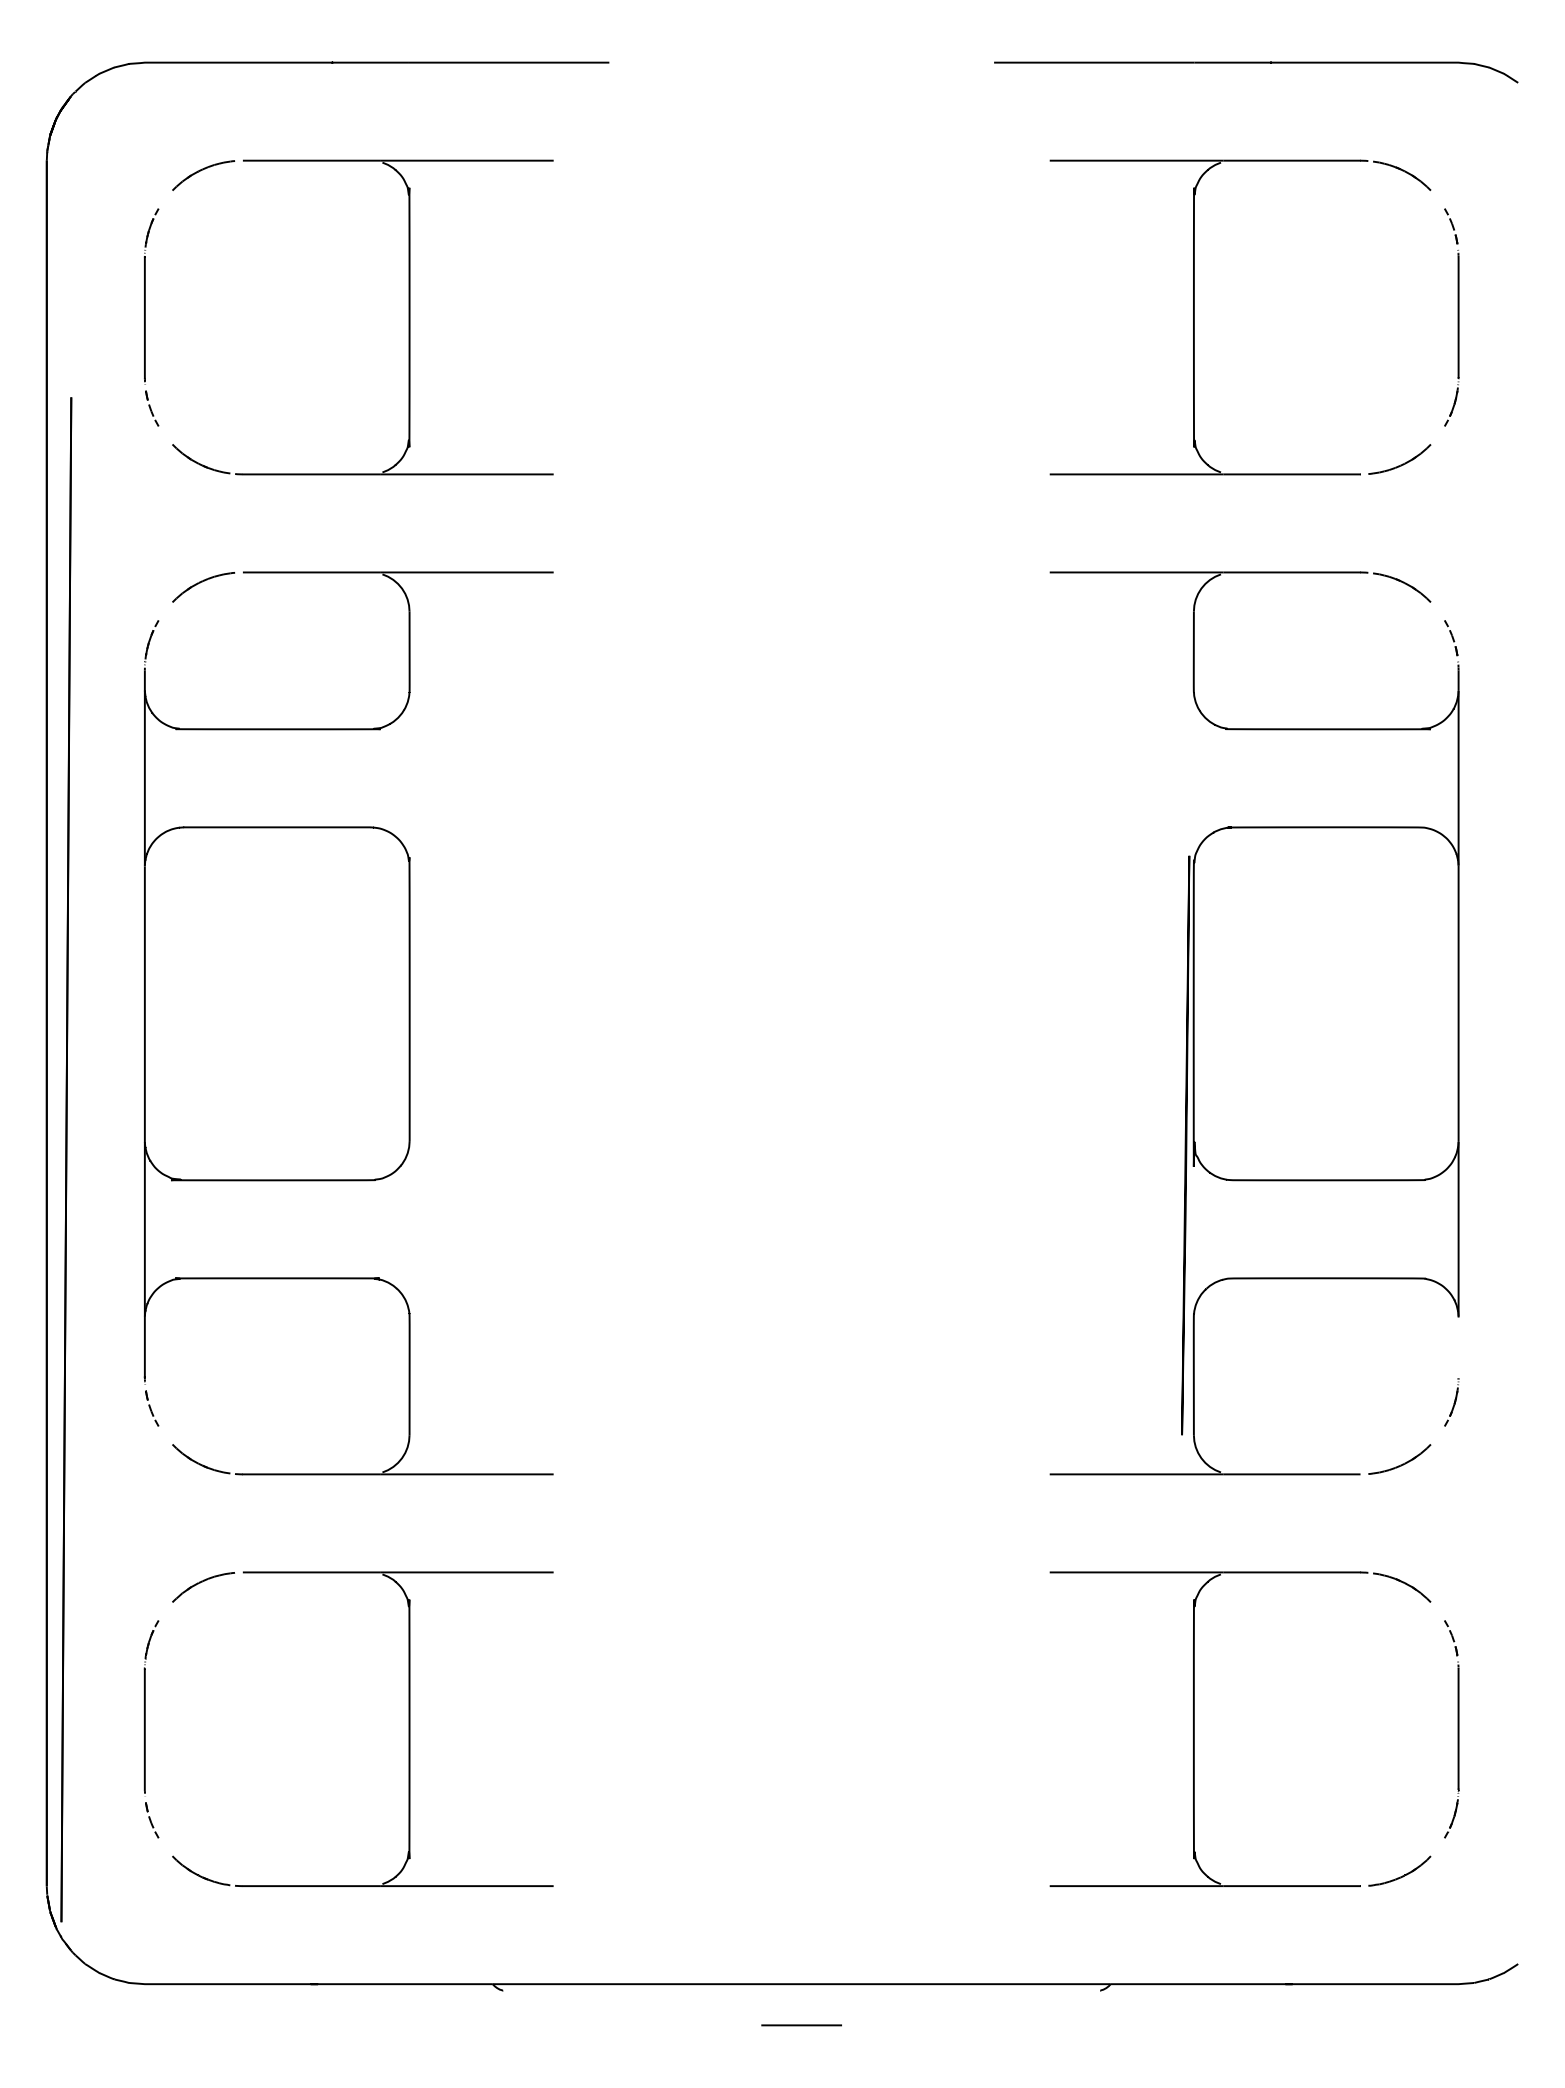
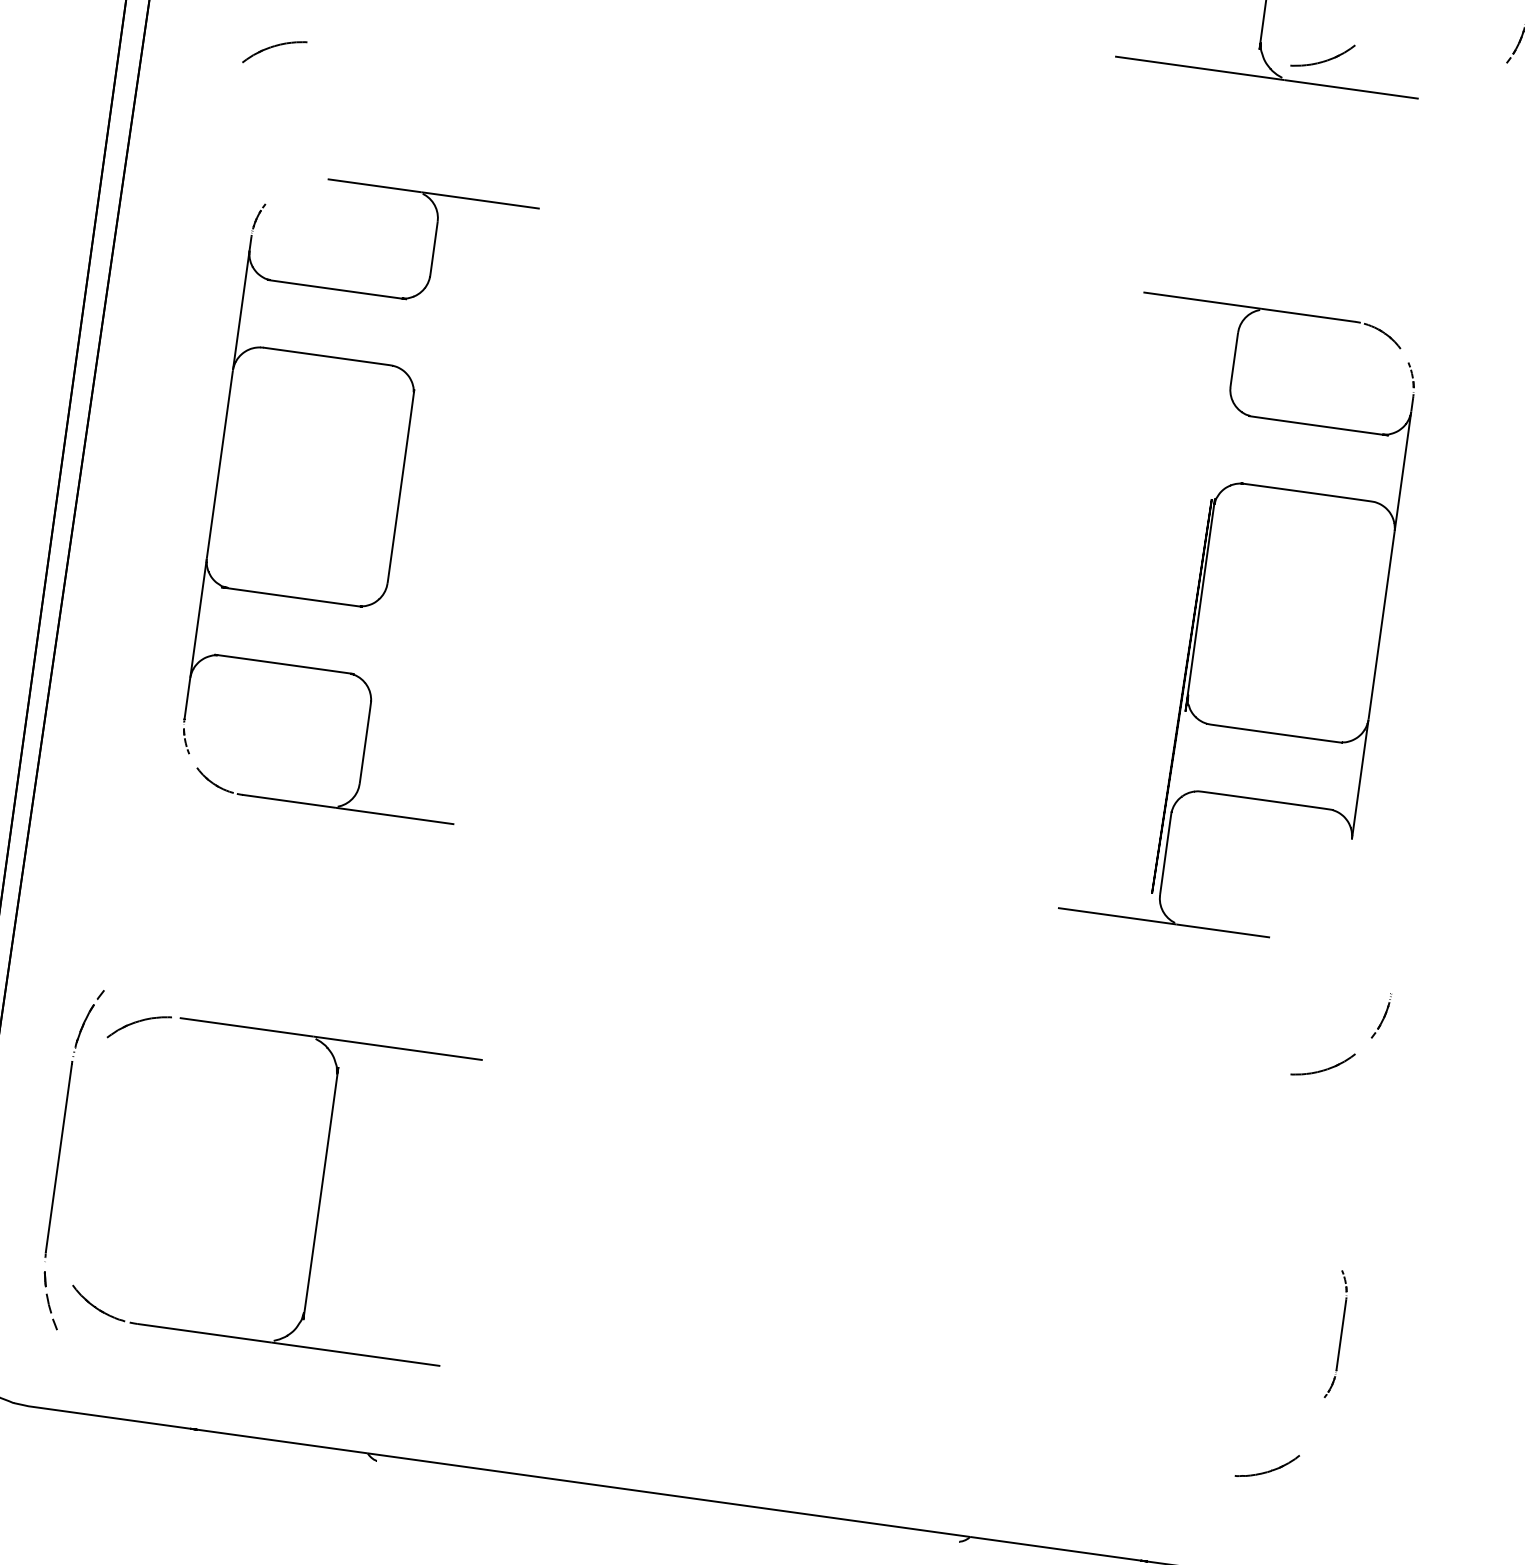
part: (1399, 459) -> (1322, 55), moved
part: (348, 1023) -> (357, 497), size x0.7
part: (1254, 1023) -> (1240, 619), size x0.7
part: (151, 1729) -> (69, 1158), size x1.6
part: (1194, 1729) -> (1086, 1299), removed
part: (1451, 1729) -> (1336, 1334), size x0.6
line: (801, 2025) -> (663, 1535), removed

